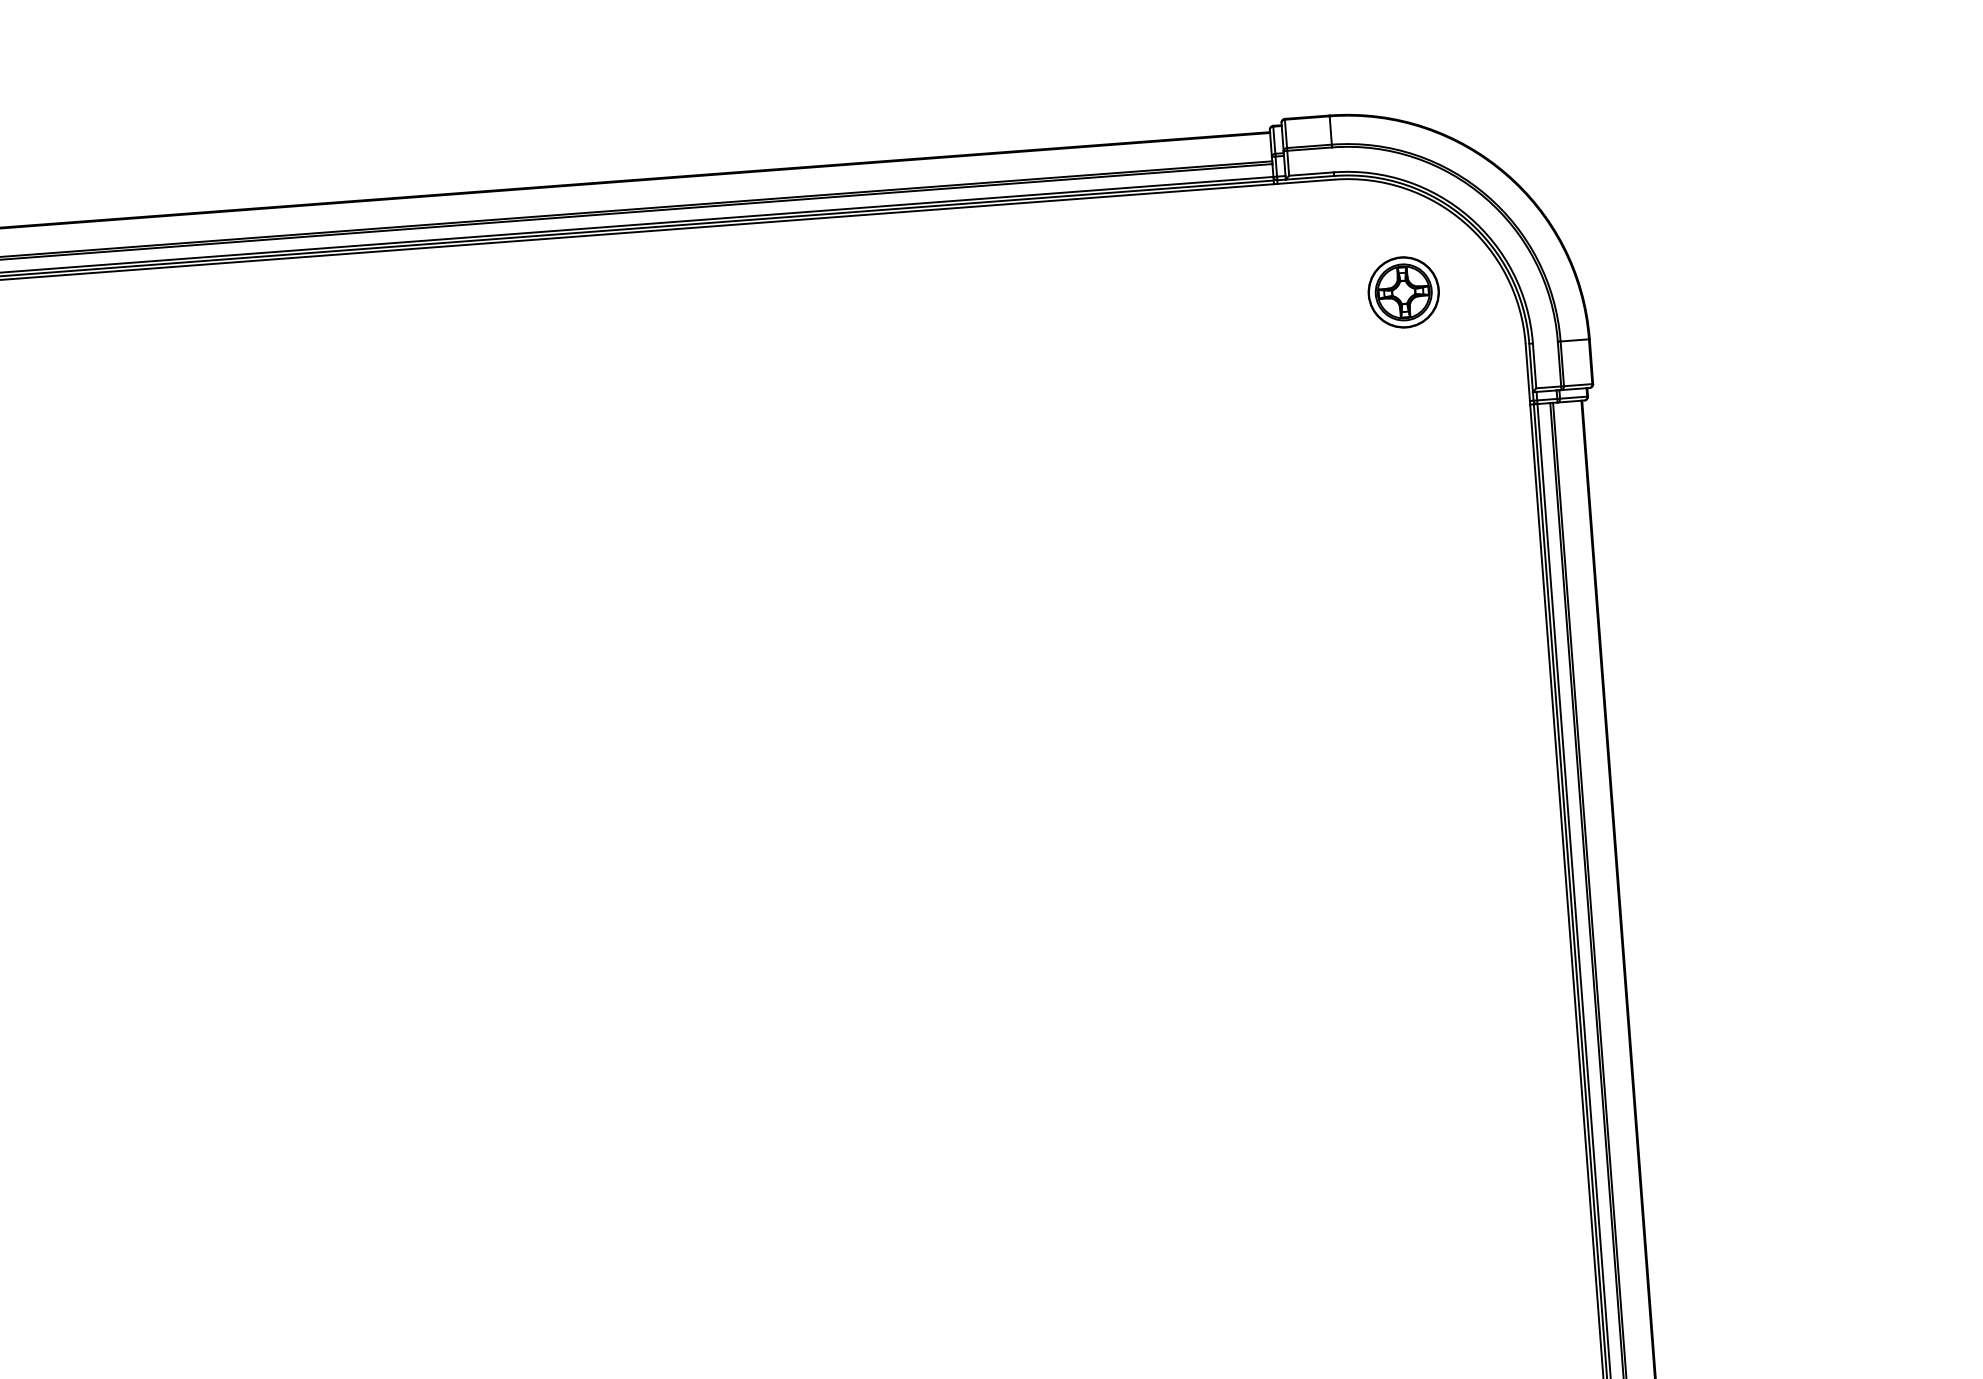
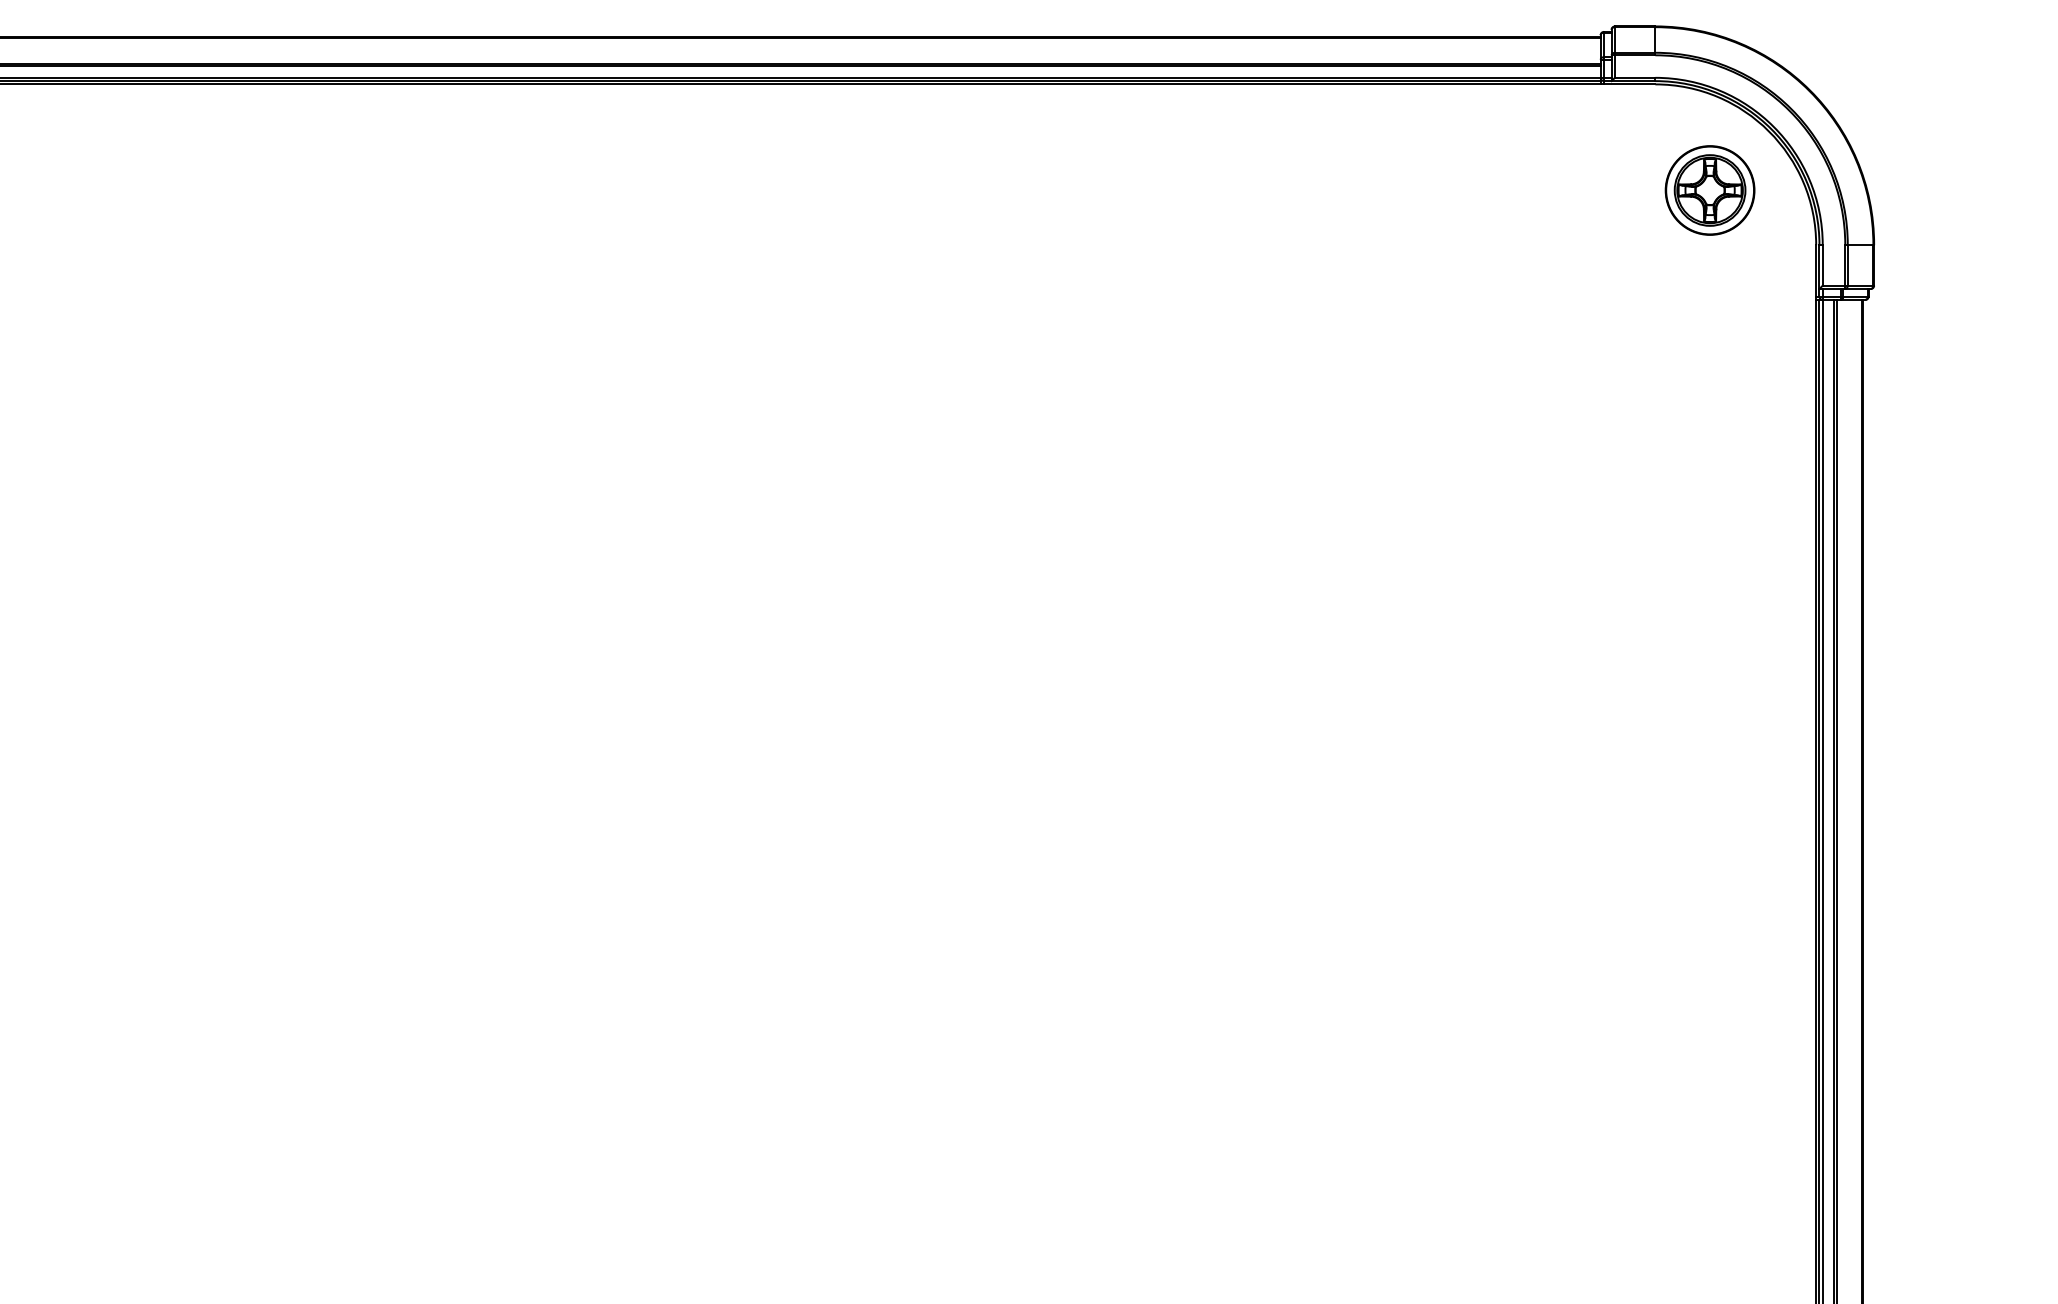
part: (1403, 292) -> (1709, 190), size x1.4

